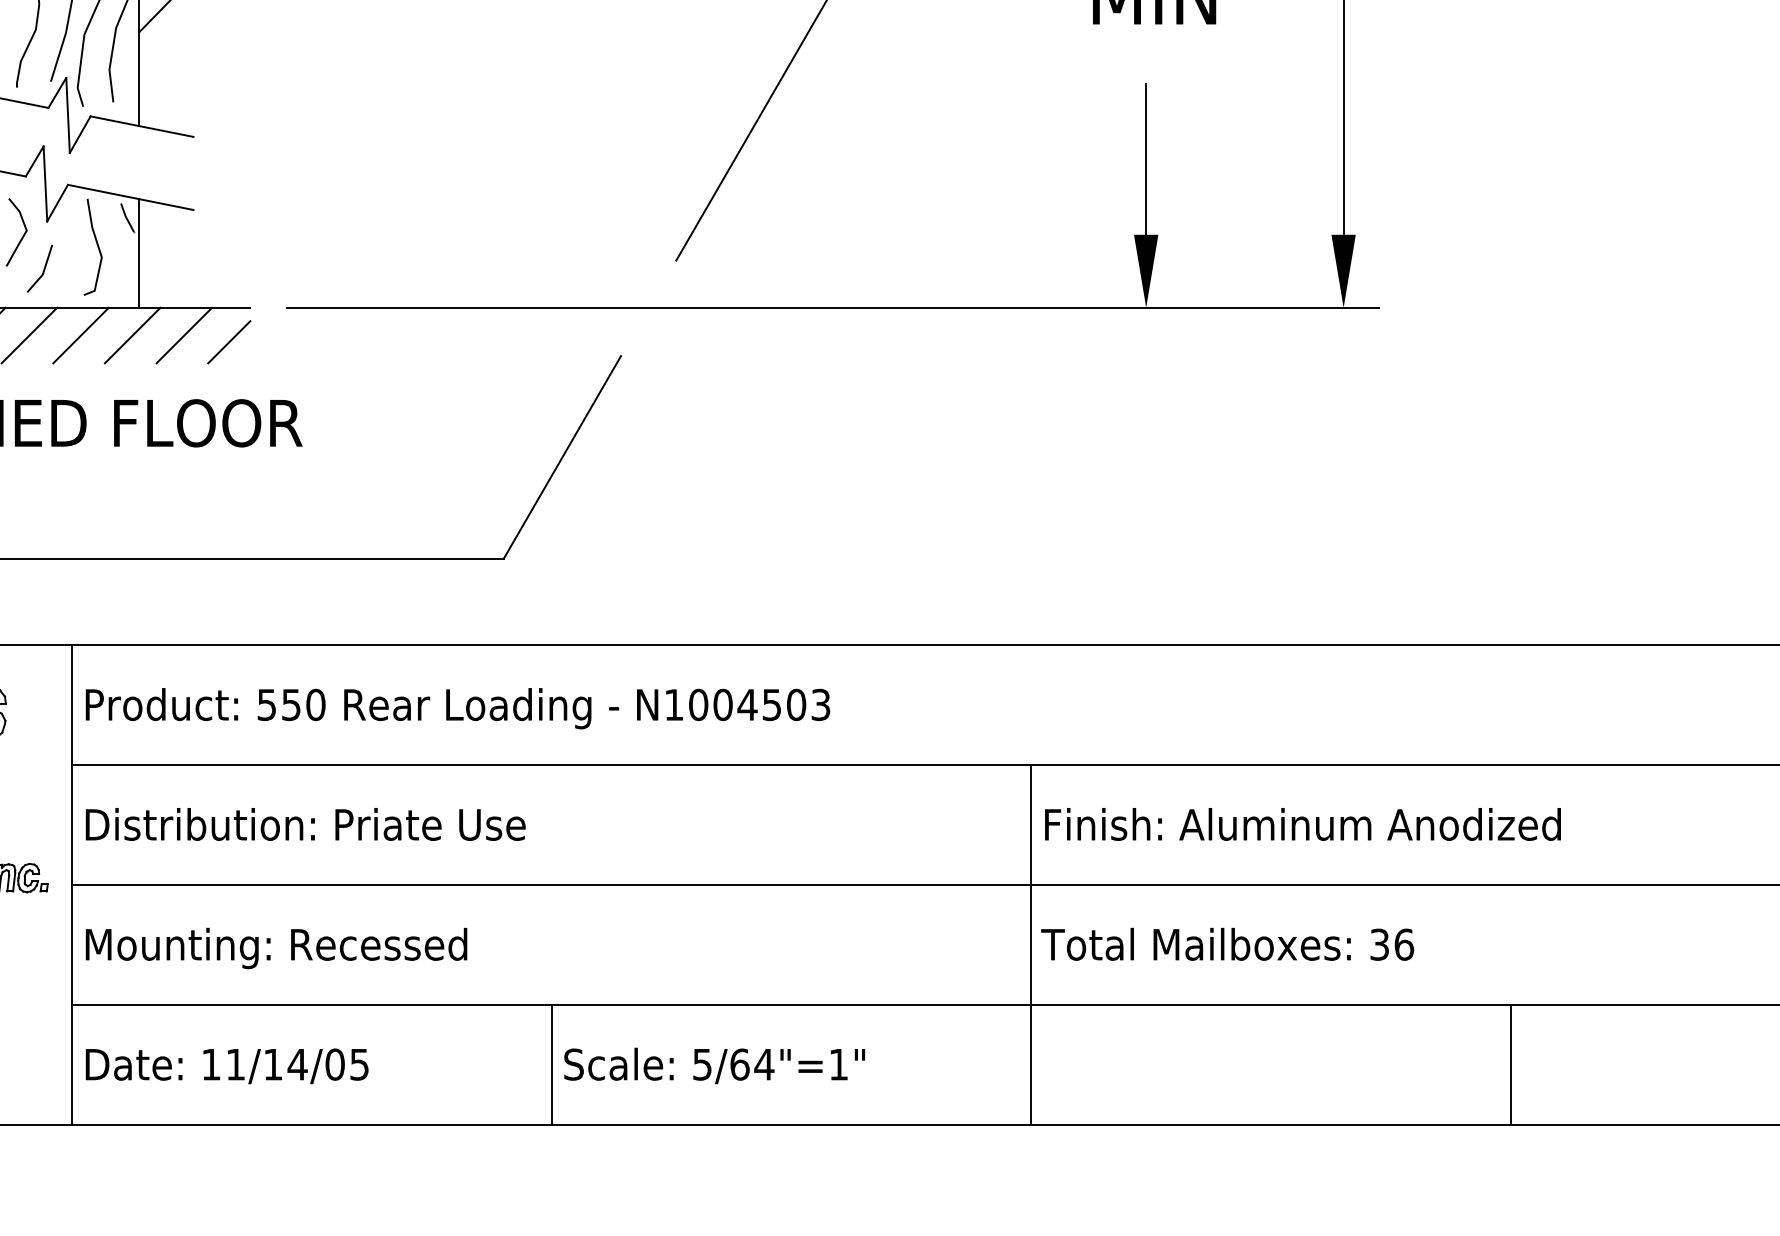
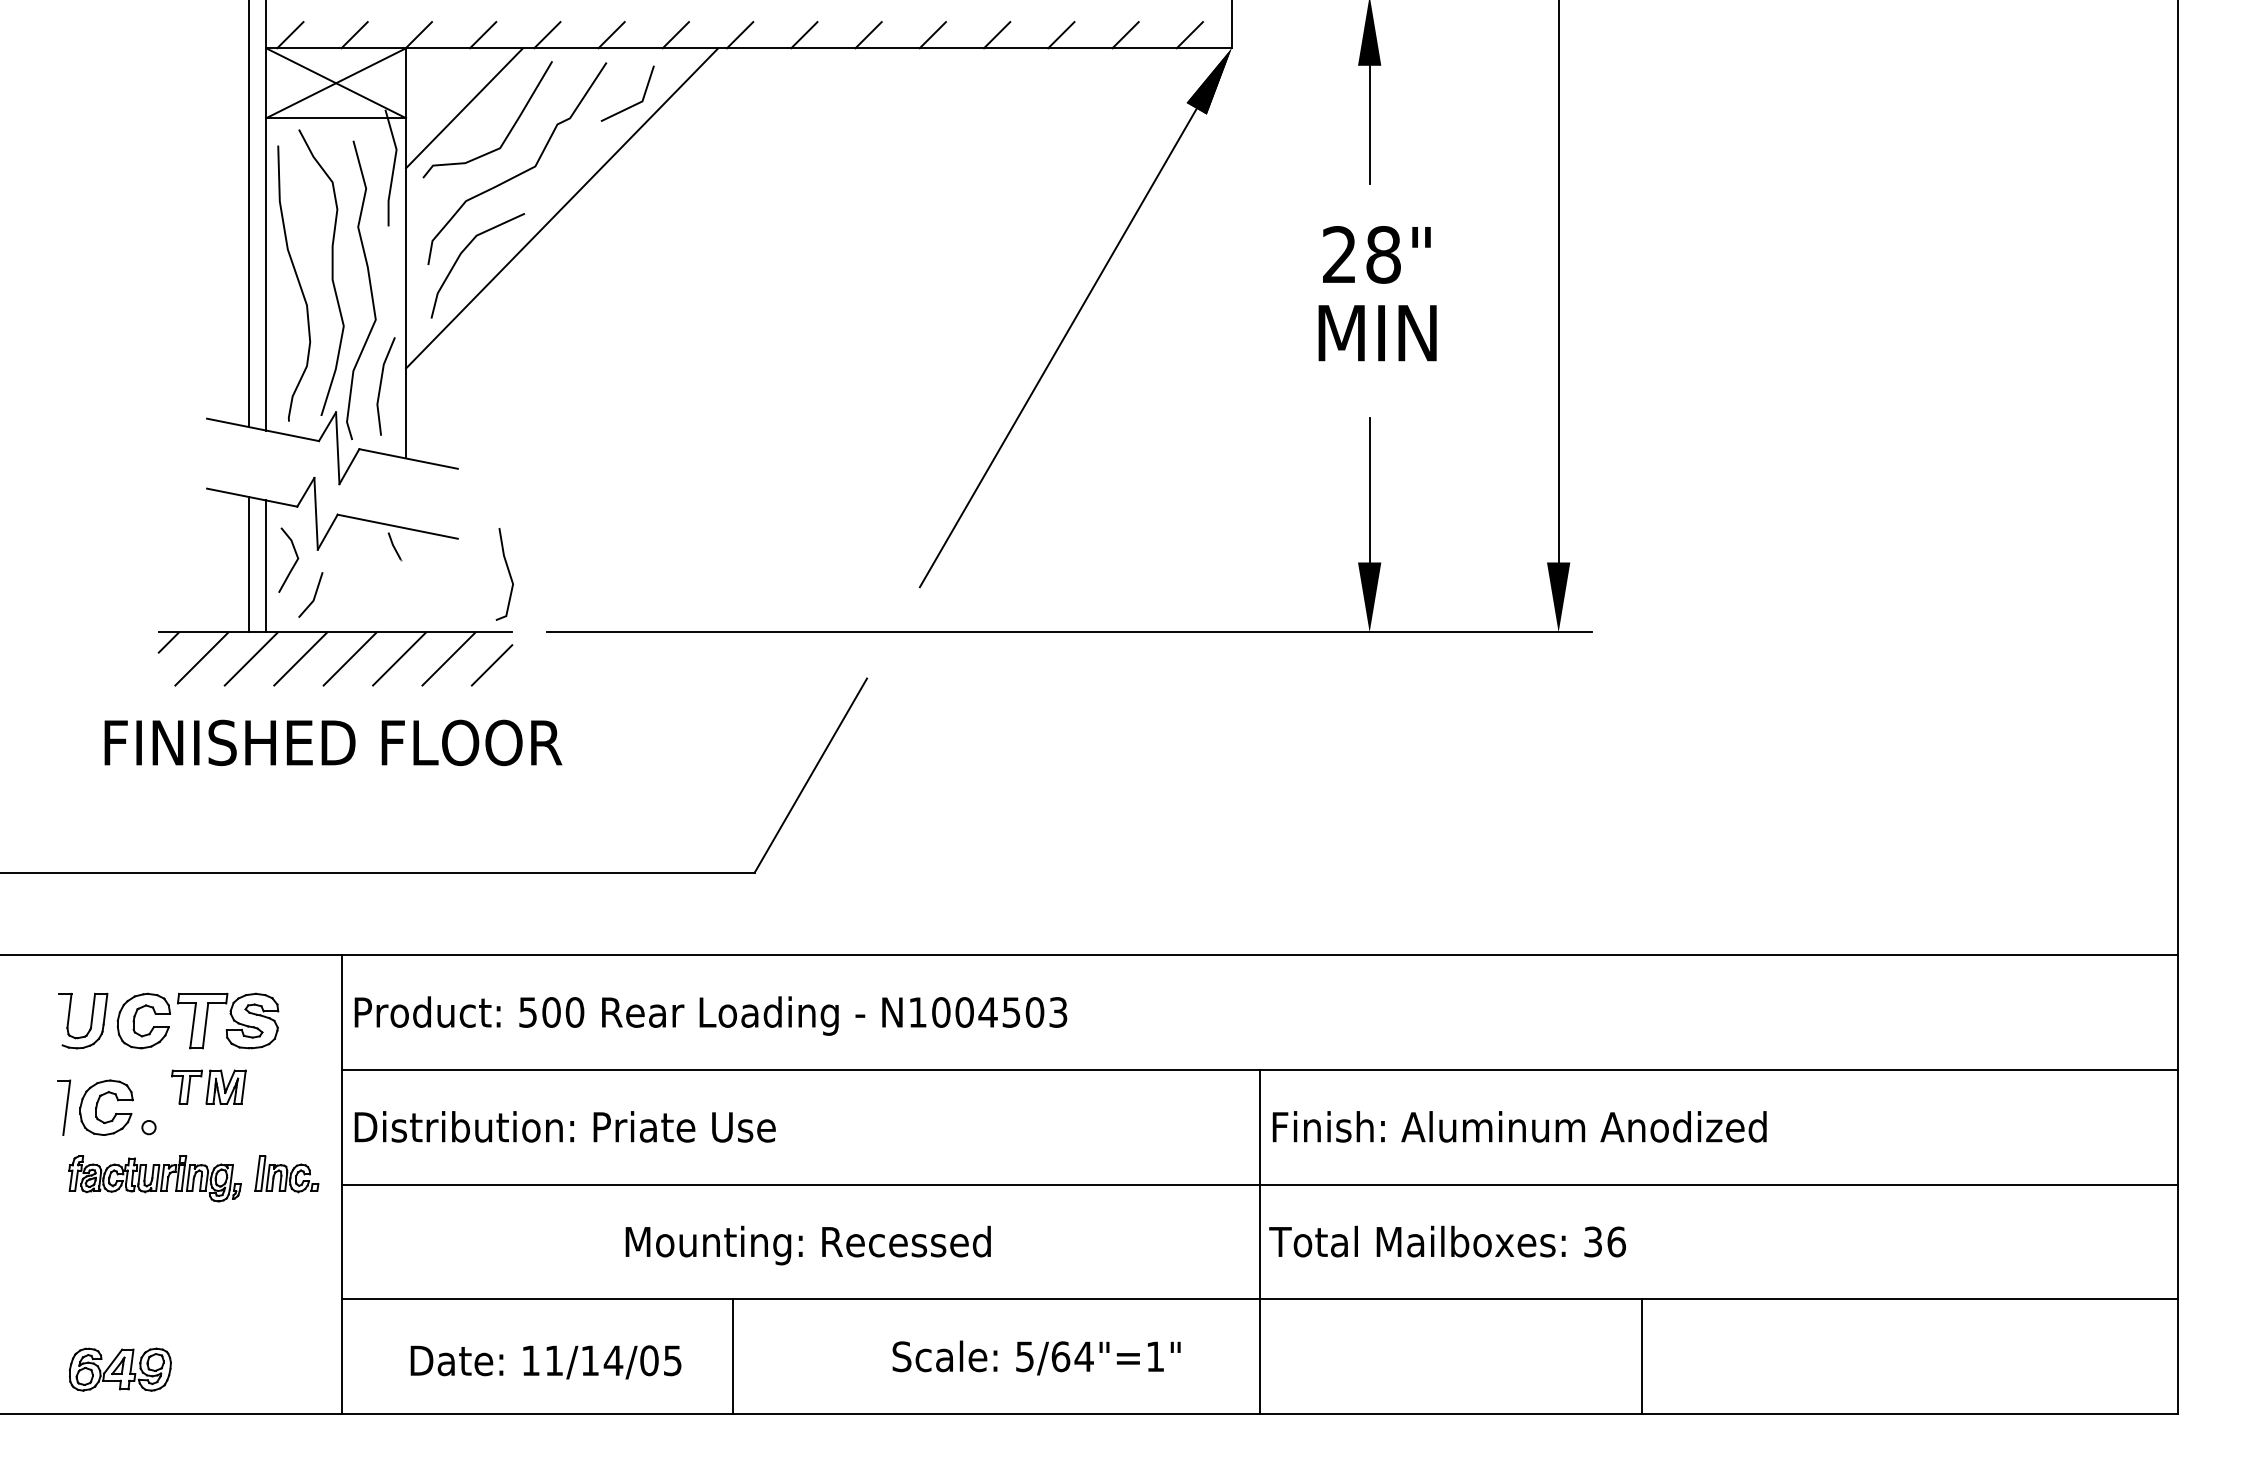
curve: (97, 246) -> (508, 573), moved
line: (139, 253) -> (406, 580), removed
text: (291, 704) -> (551, 1012), 550 -> 500
text: (275, 948) -> (807, 1245), moved
line: (551, 1064) -> (732, 1356), moved
line: (1510, 1064) -> (1641, 1356), moved
text: (714, 1065) -> (1036, 1357), moved
text: (226, 1066) -> (545, 1362), moved

